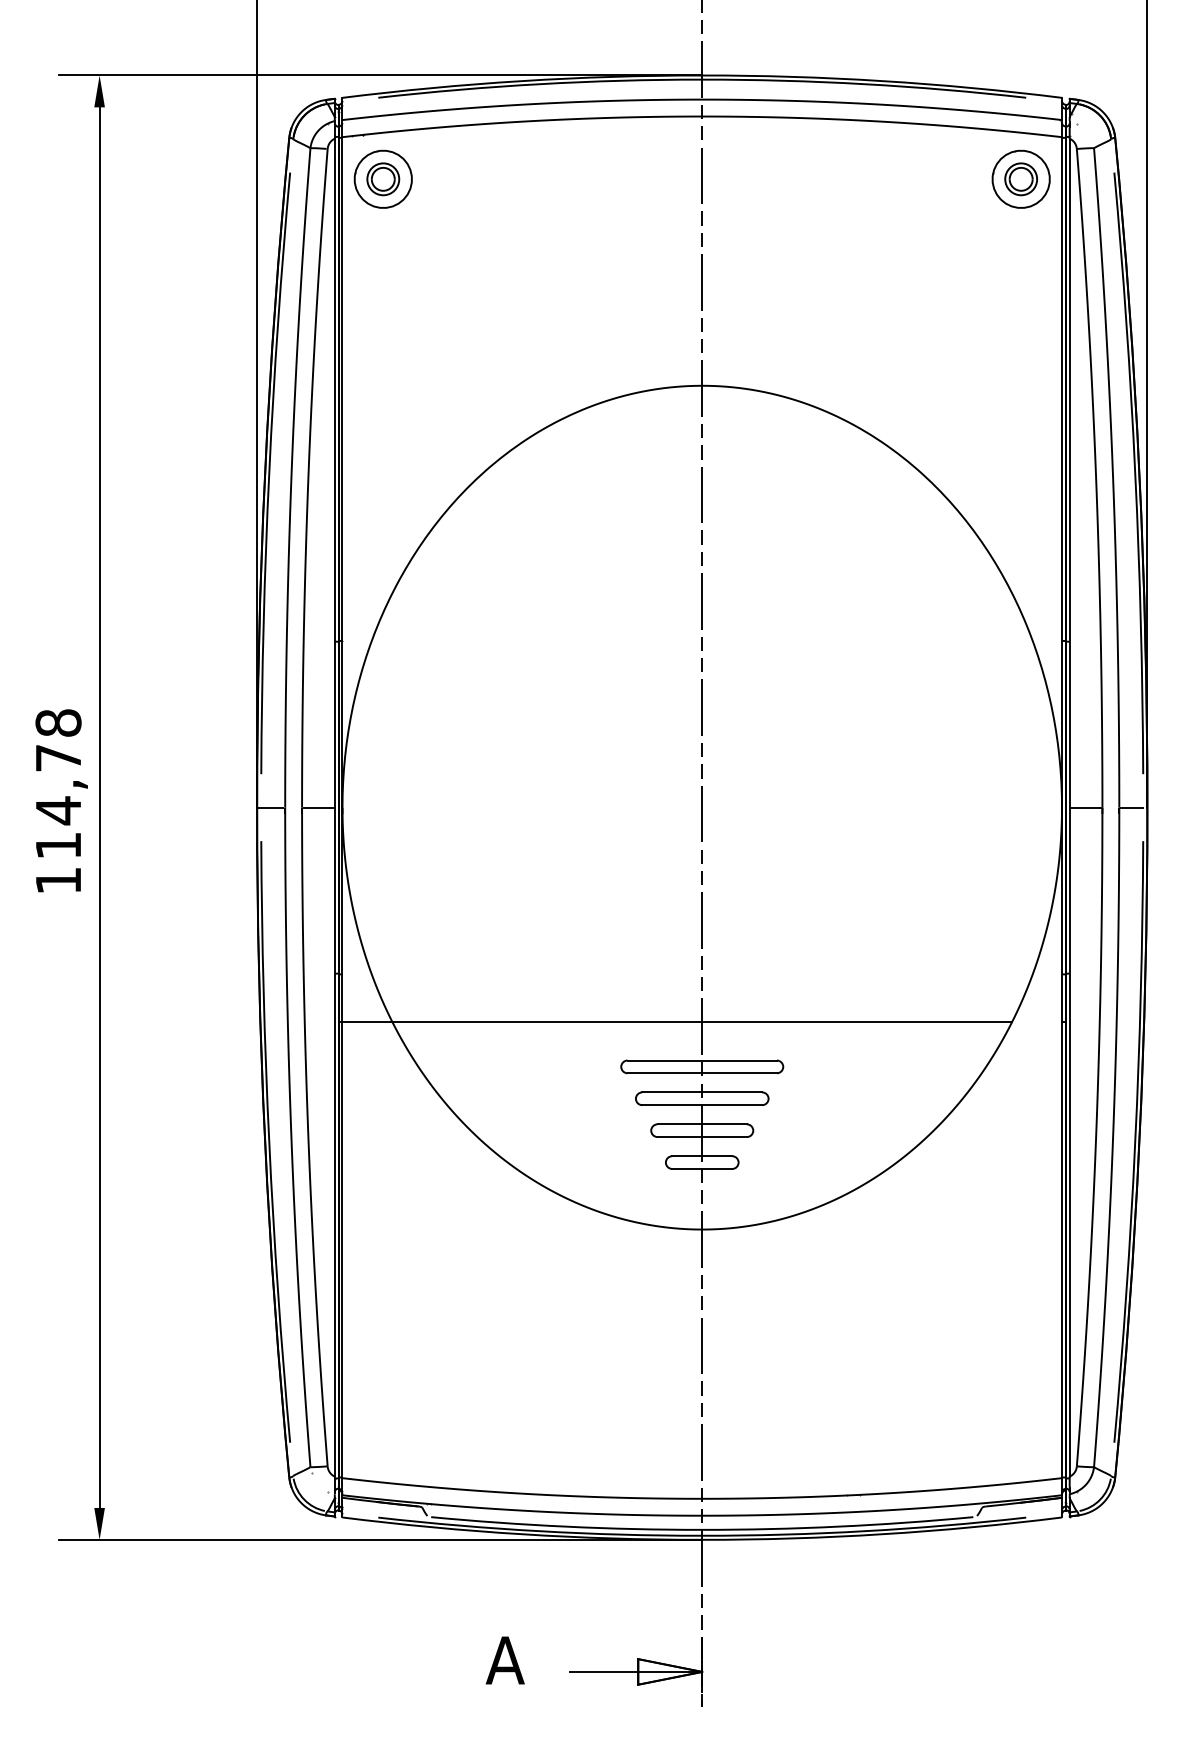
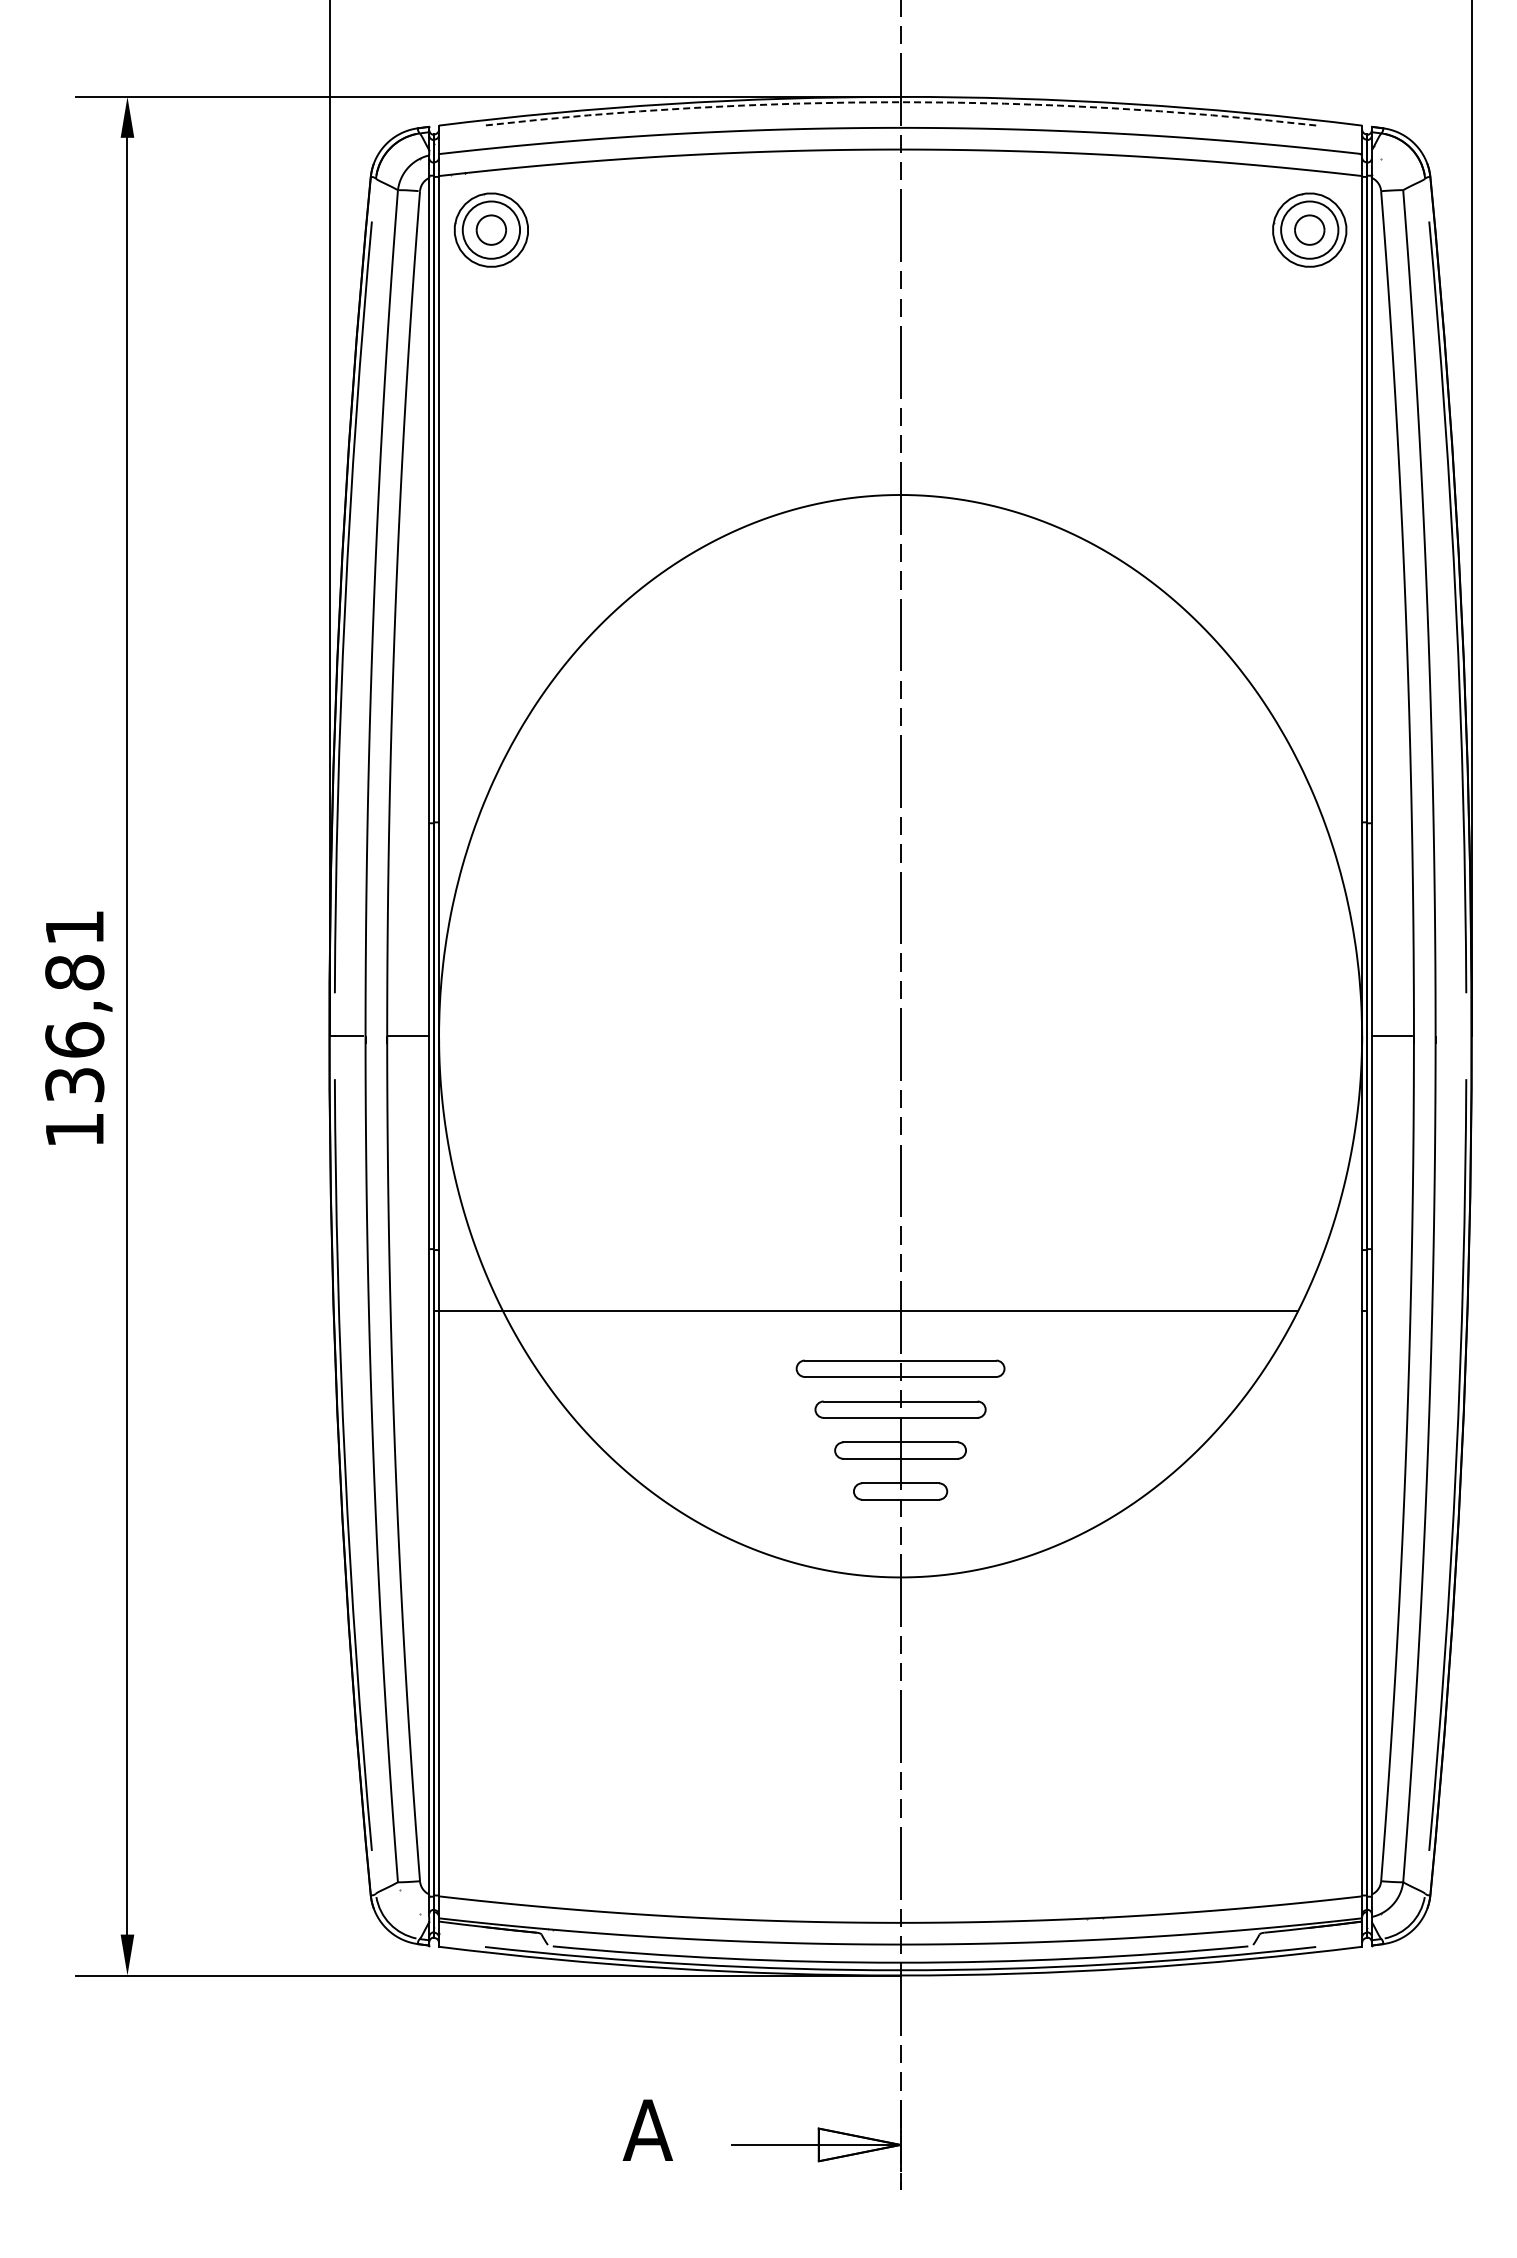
arc: (702, 79) -> (900, 102), solid -> dashed
circle: (382, 178) -> (490, 229), size x1.4
circle: (1021, 178) -> (1309, 229), size x1.4
text: (58, 784) -> (74, 1006), 114,78 -> 136,81
line: (1131, 807) -> (1451, 1036), removed

